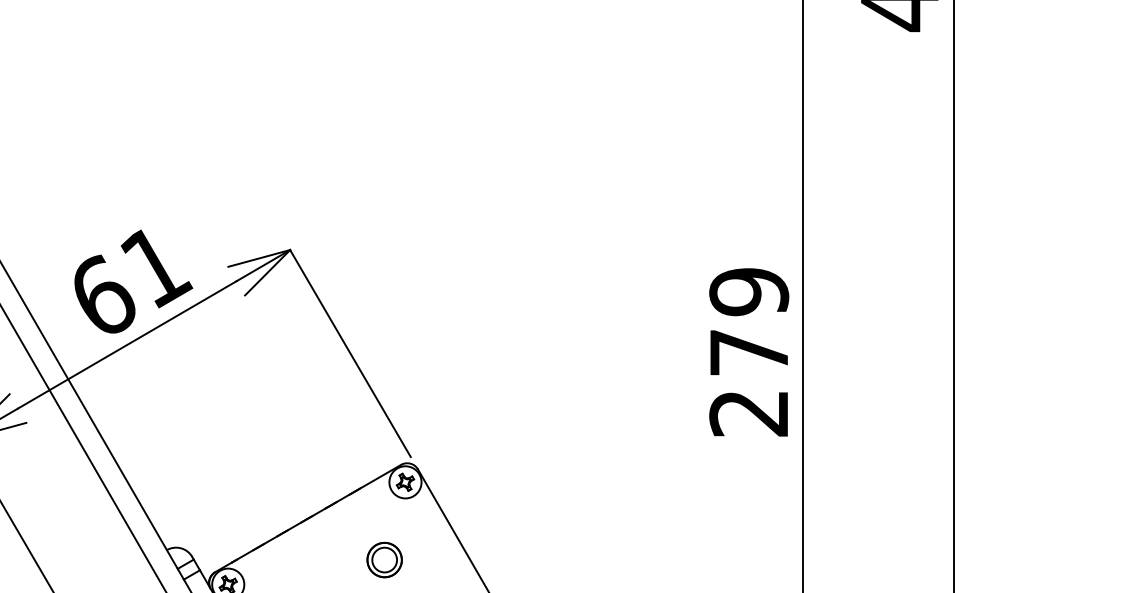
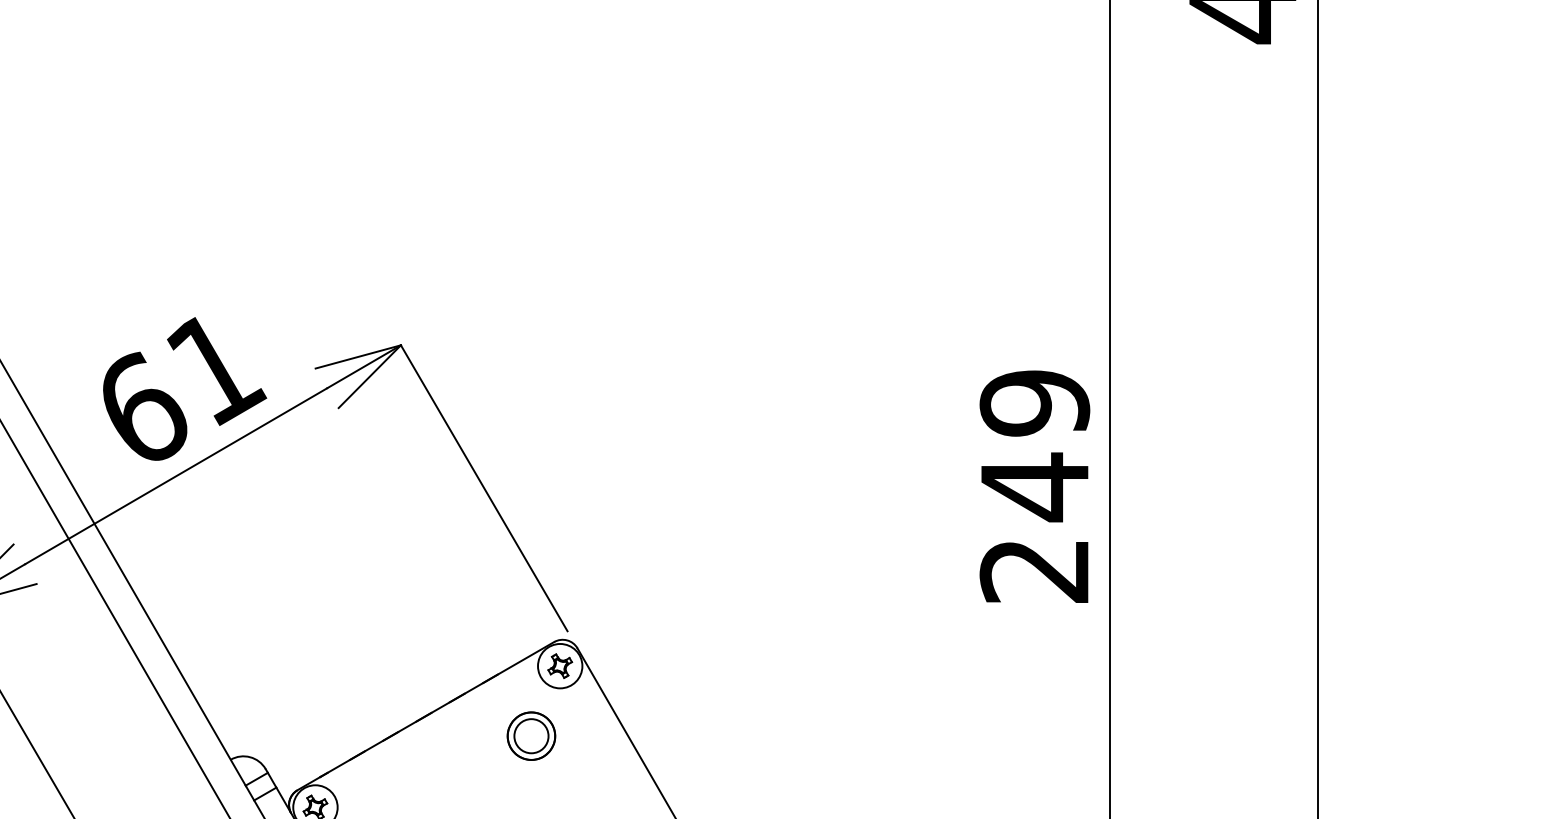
text: (748, 352) -> (1033, 486), 279 -> 249
part: (384, 559) -> (531, 735), moved

